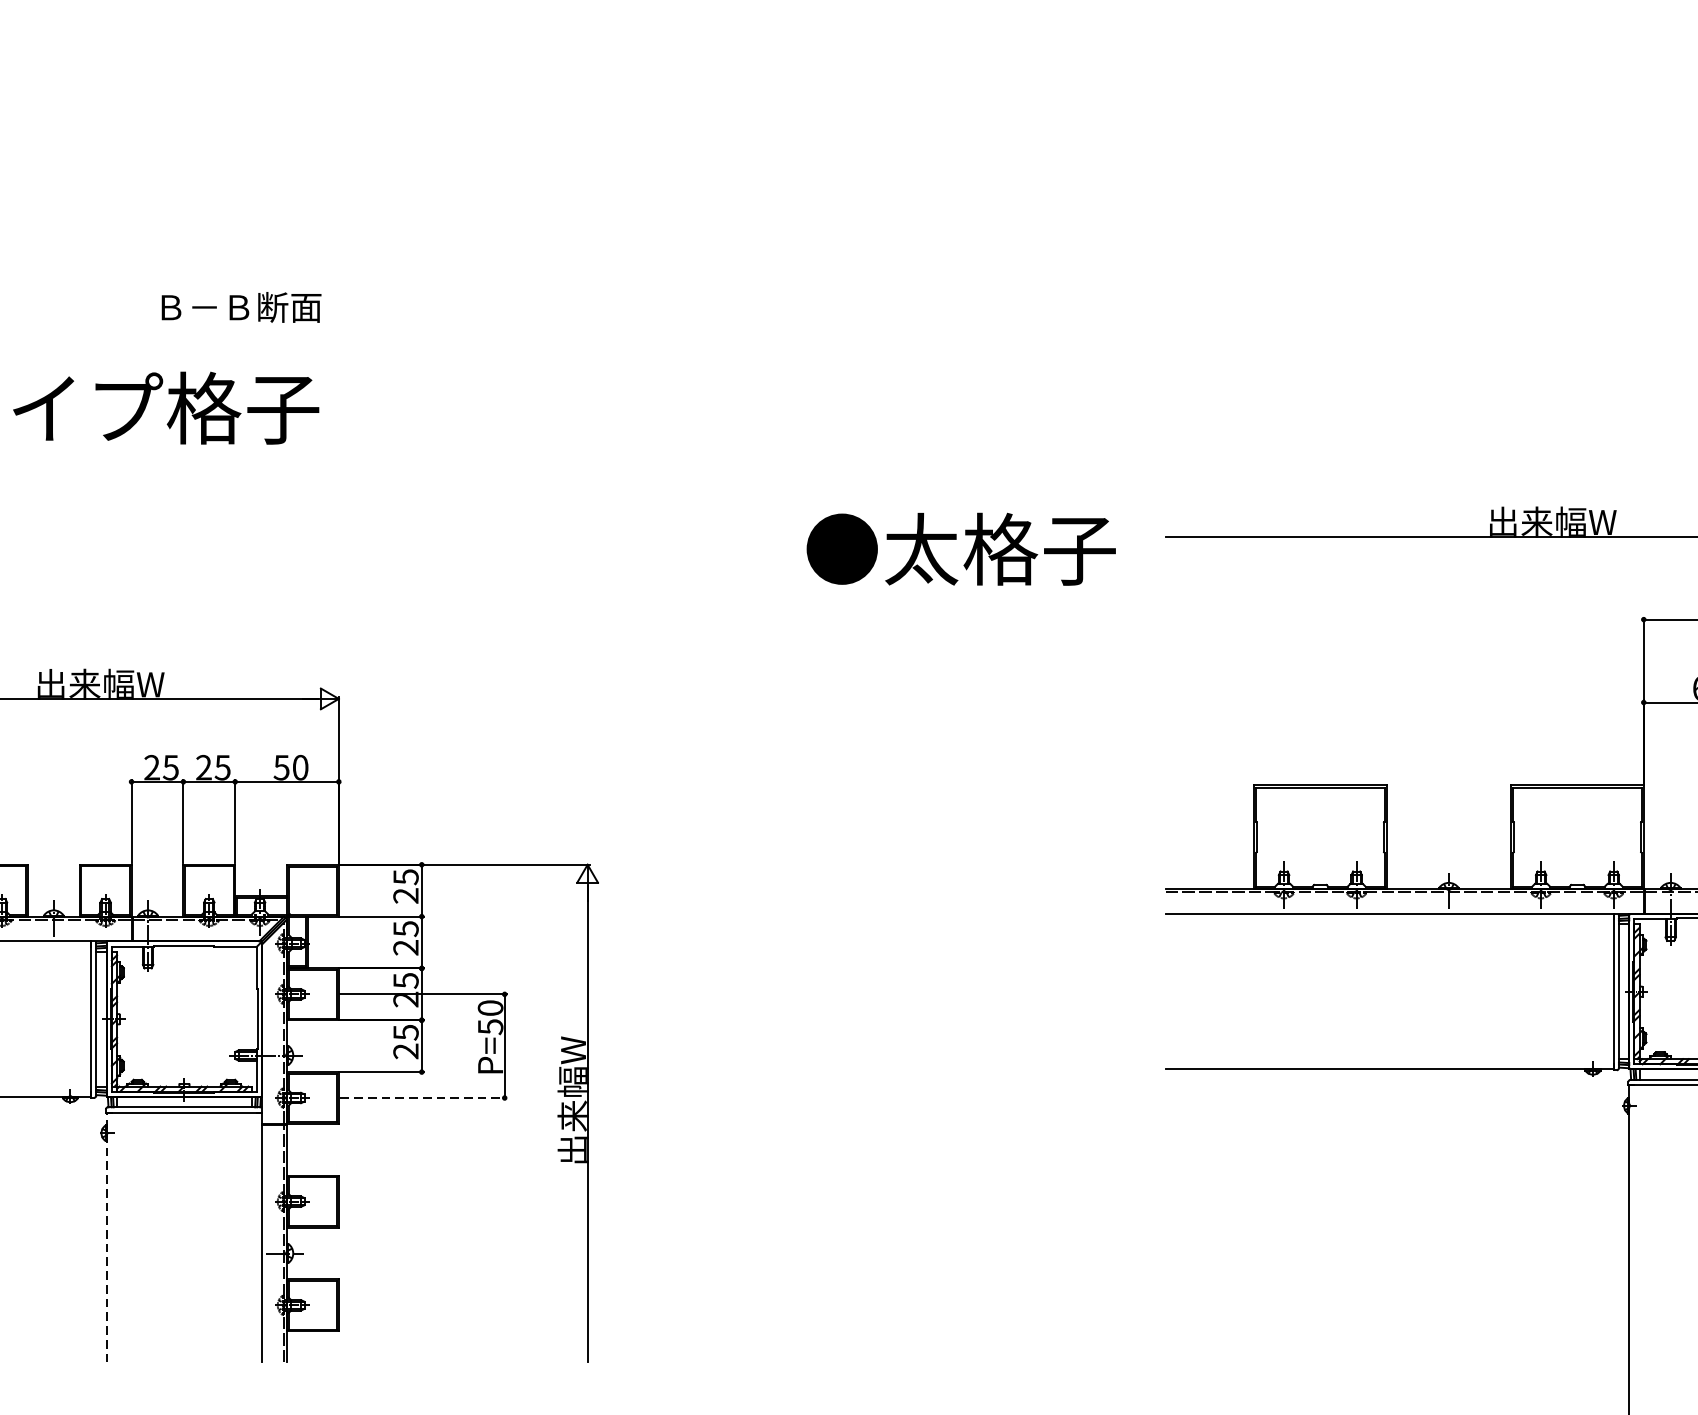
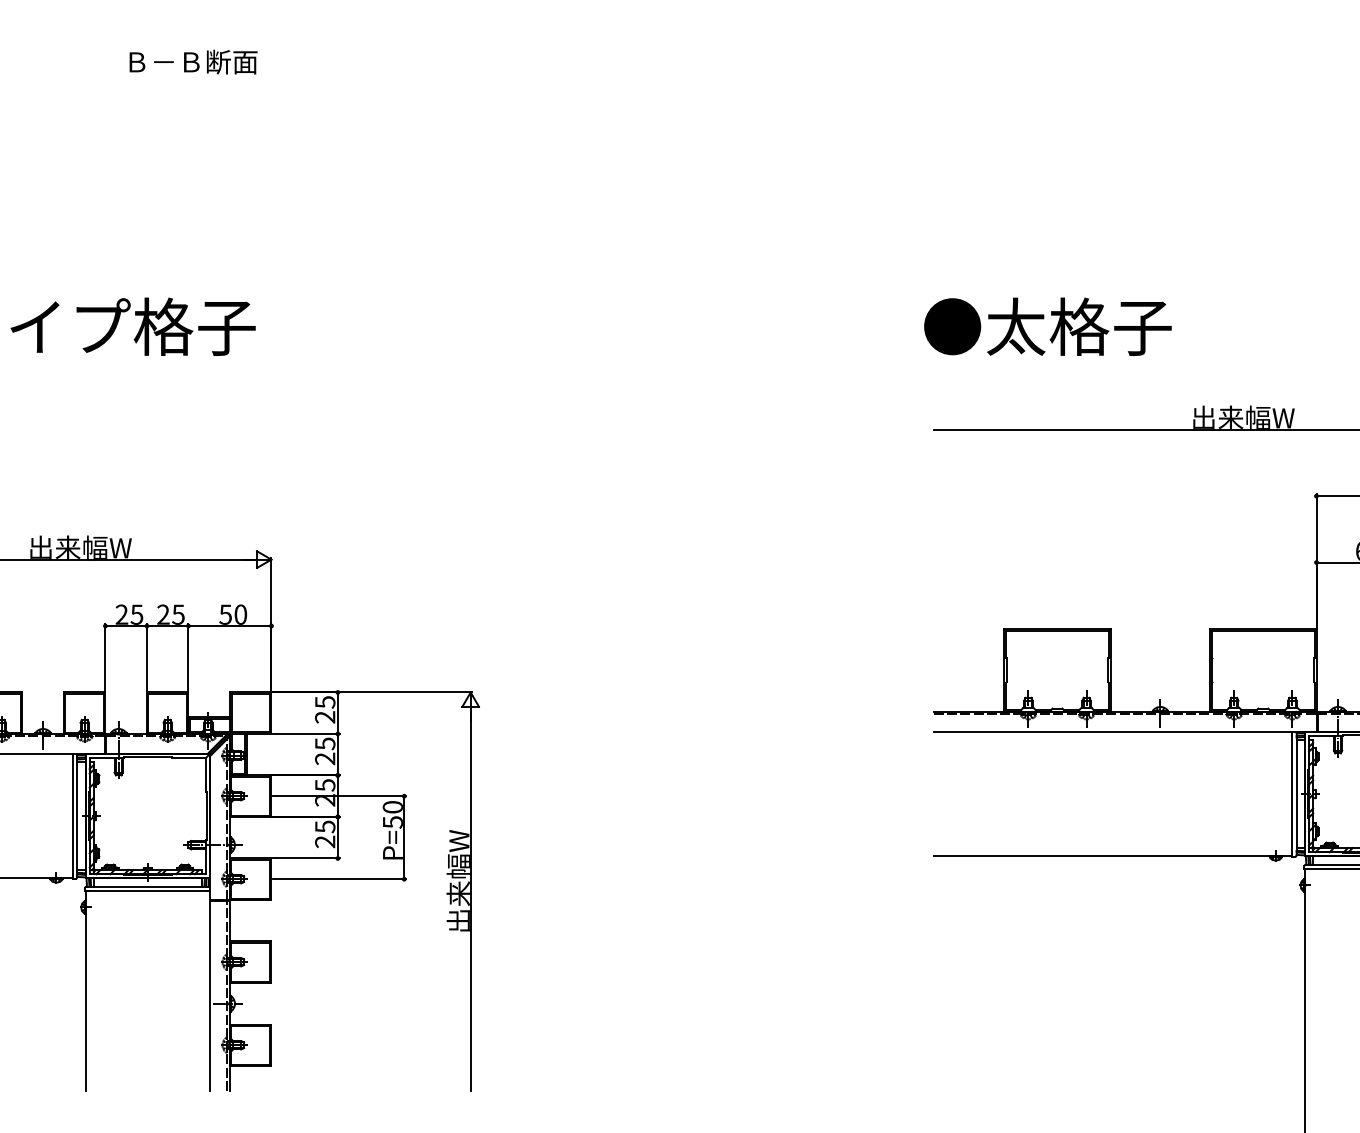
text: (241, 306) -> (193, 61), moved
text: (960, 548) -> (1047, 326), moved
line: (423, 1098) -> (339, 879), dashed -> solid
line: (106, 1236) -> (85, 990), dashed -> solid

